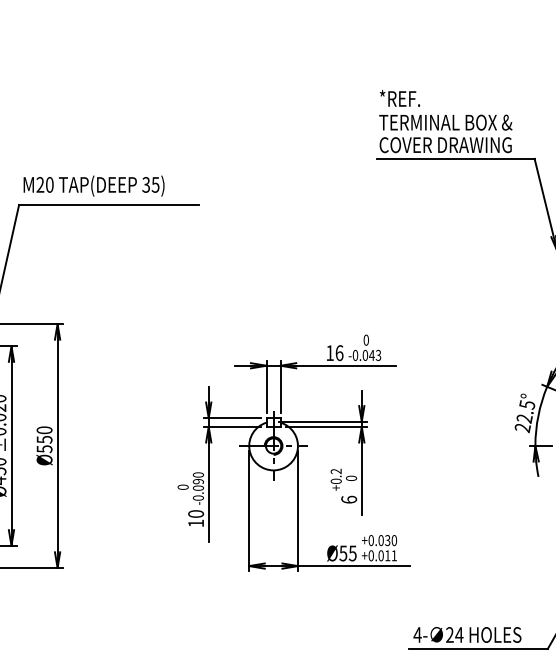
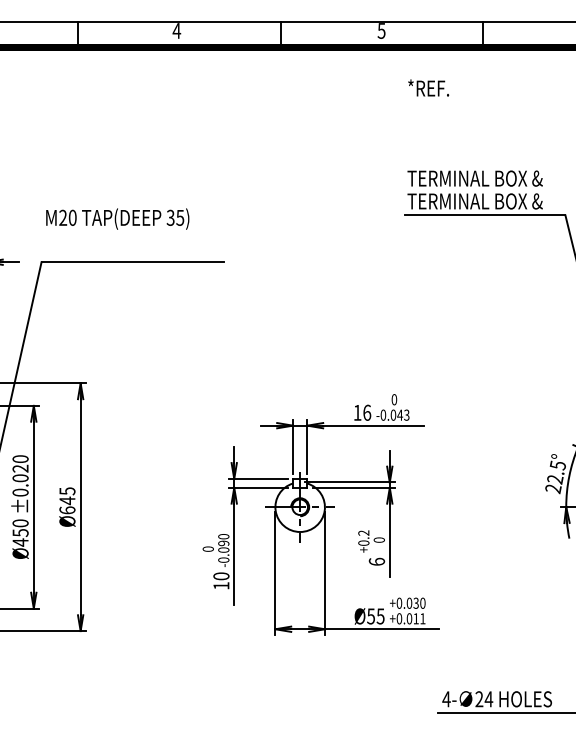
text: (399, 97) -> (428, 87), moved
text: (445, 145) -> (474, 201), COVER DRAWING -> TERMINAL BOX &
text: (93, 185) -> (117, 218), moved
text: (44, 439) -> (67, 500), Ø550 -> Ø645

